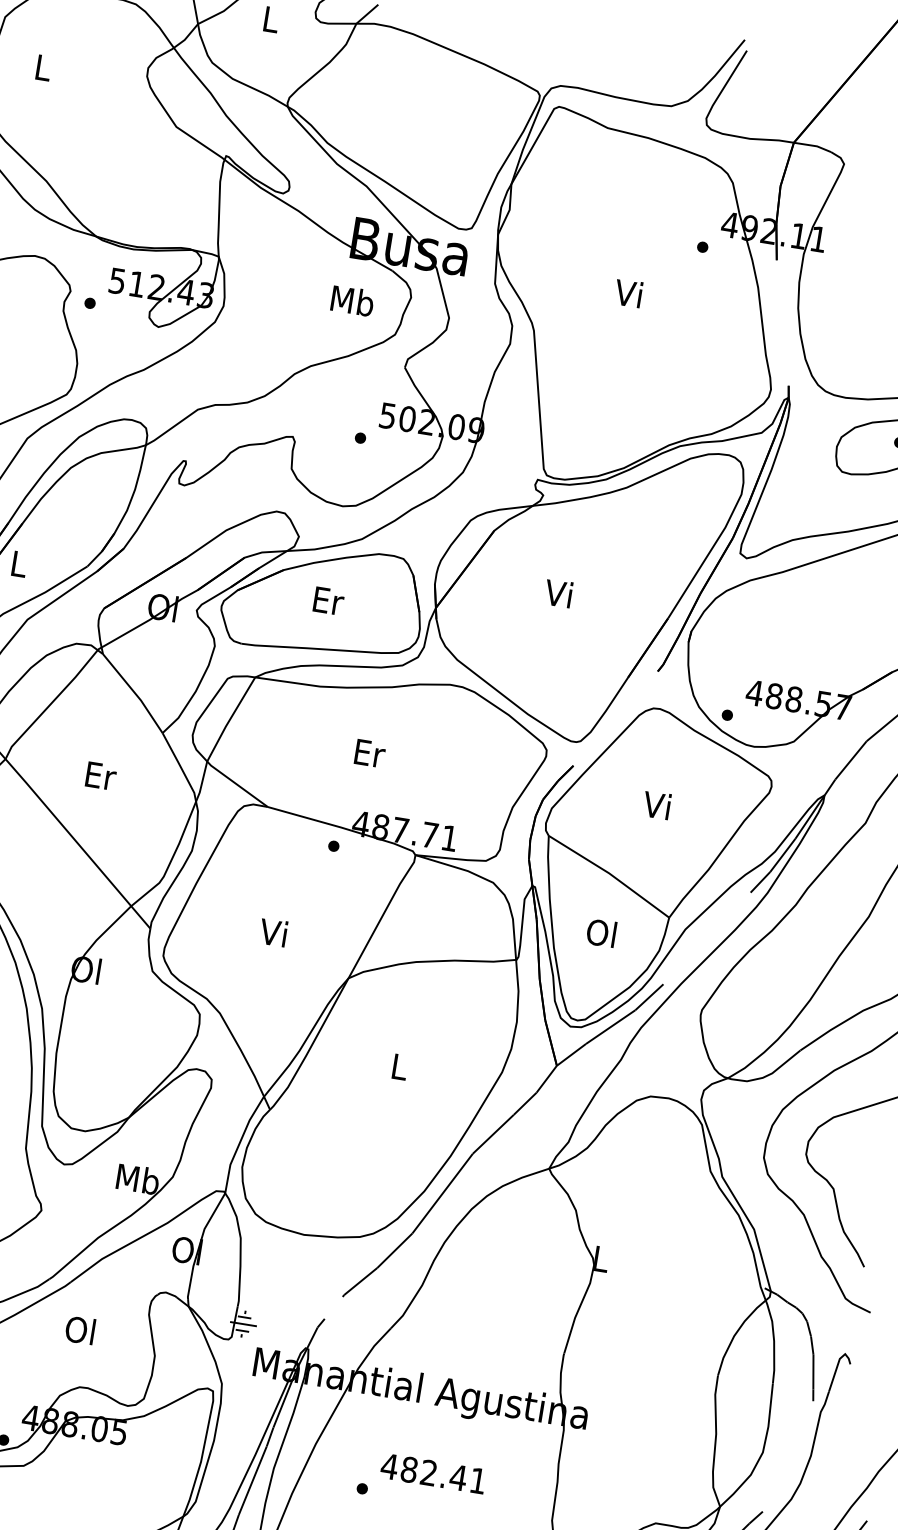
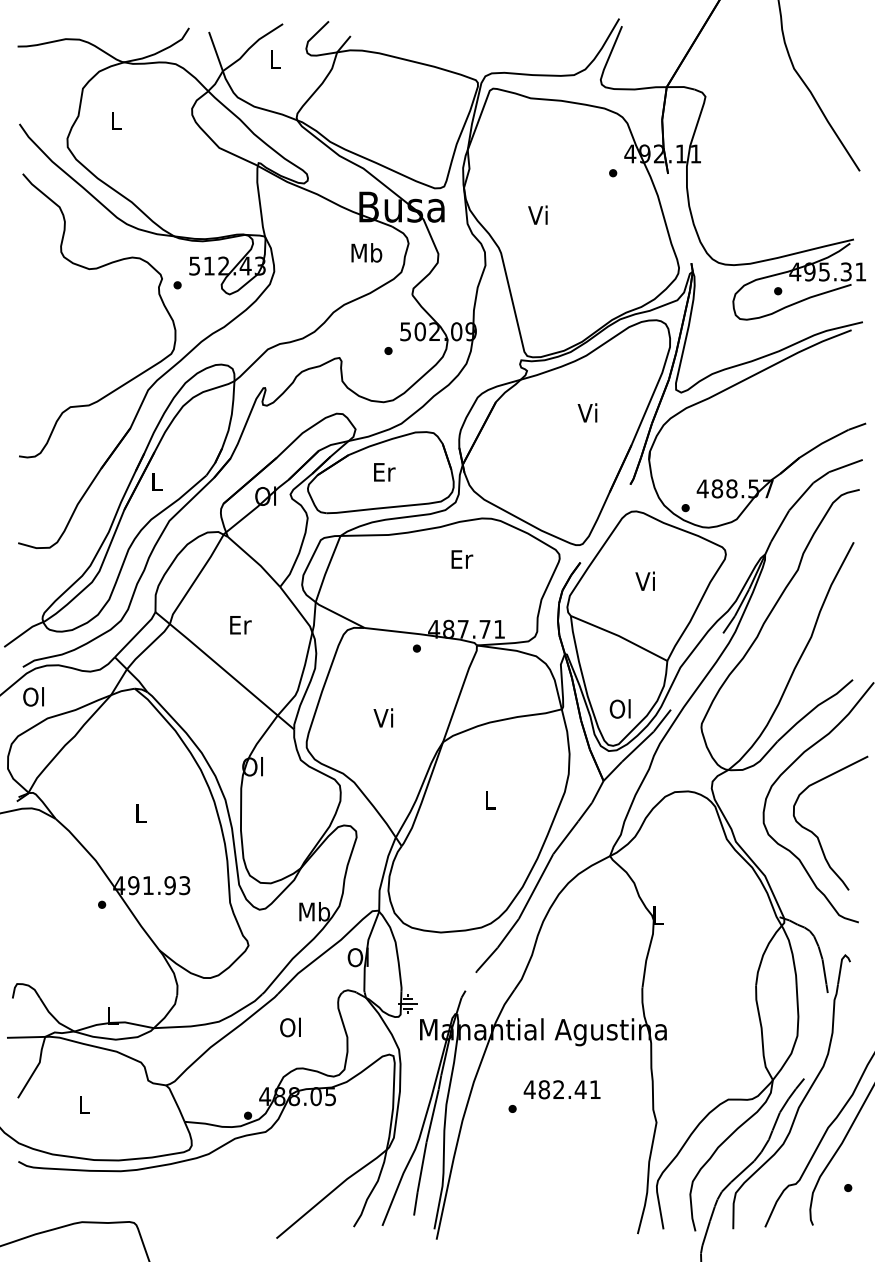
text: (627, 292) -> (537, 214), moved
text: (558, 592) -> (587, 412), moved
text: (370, 753) -> (462, 559), moved
text: (600, 932) -> (619, 708), moved

